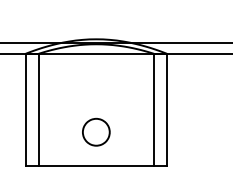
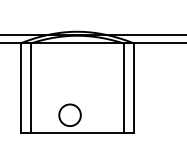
part: (96, 131) -> (70, 114), moved

